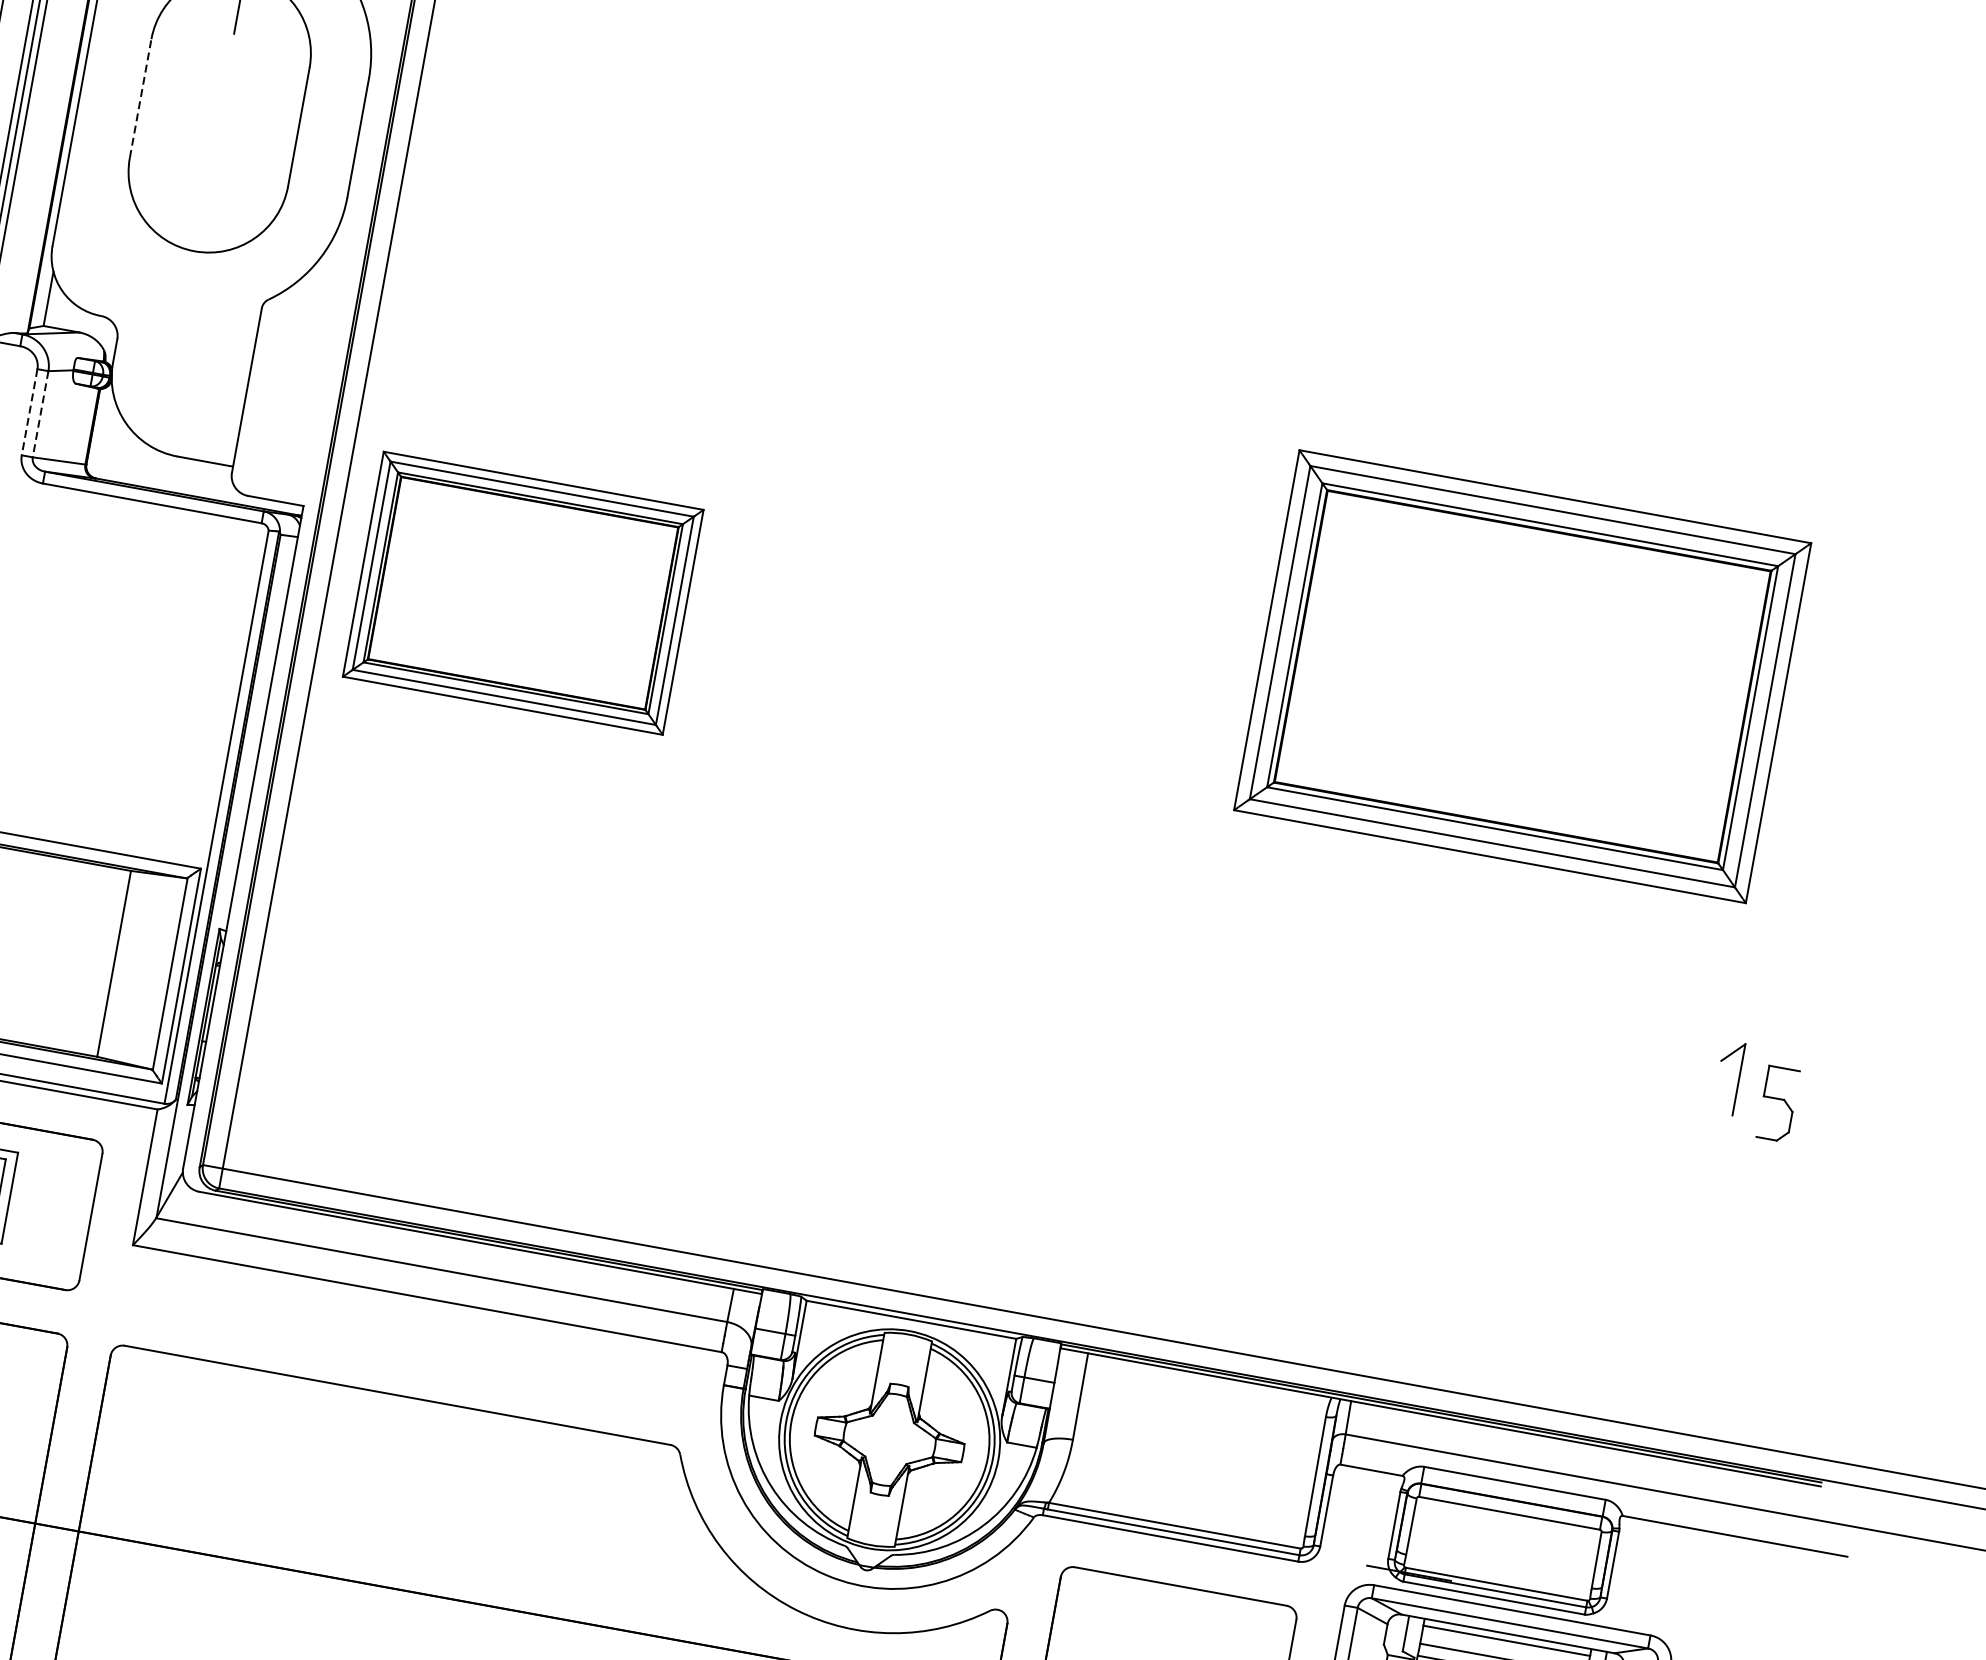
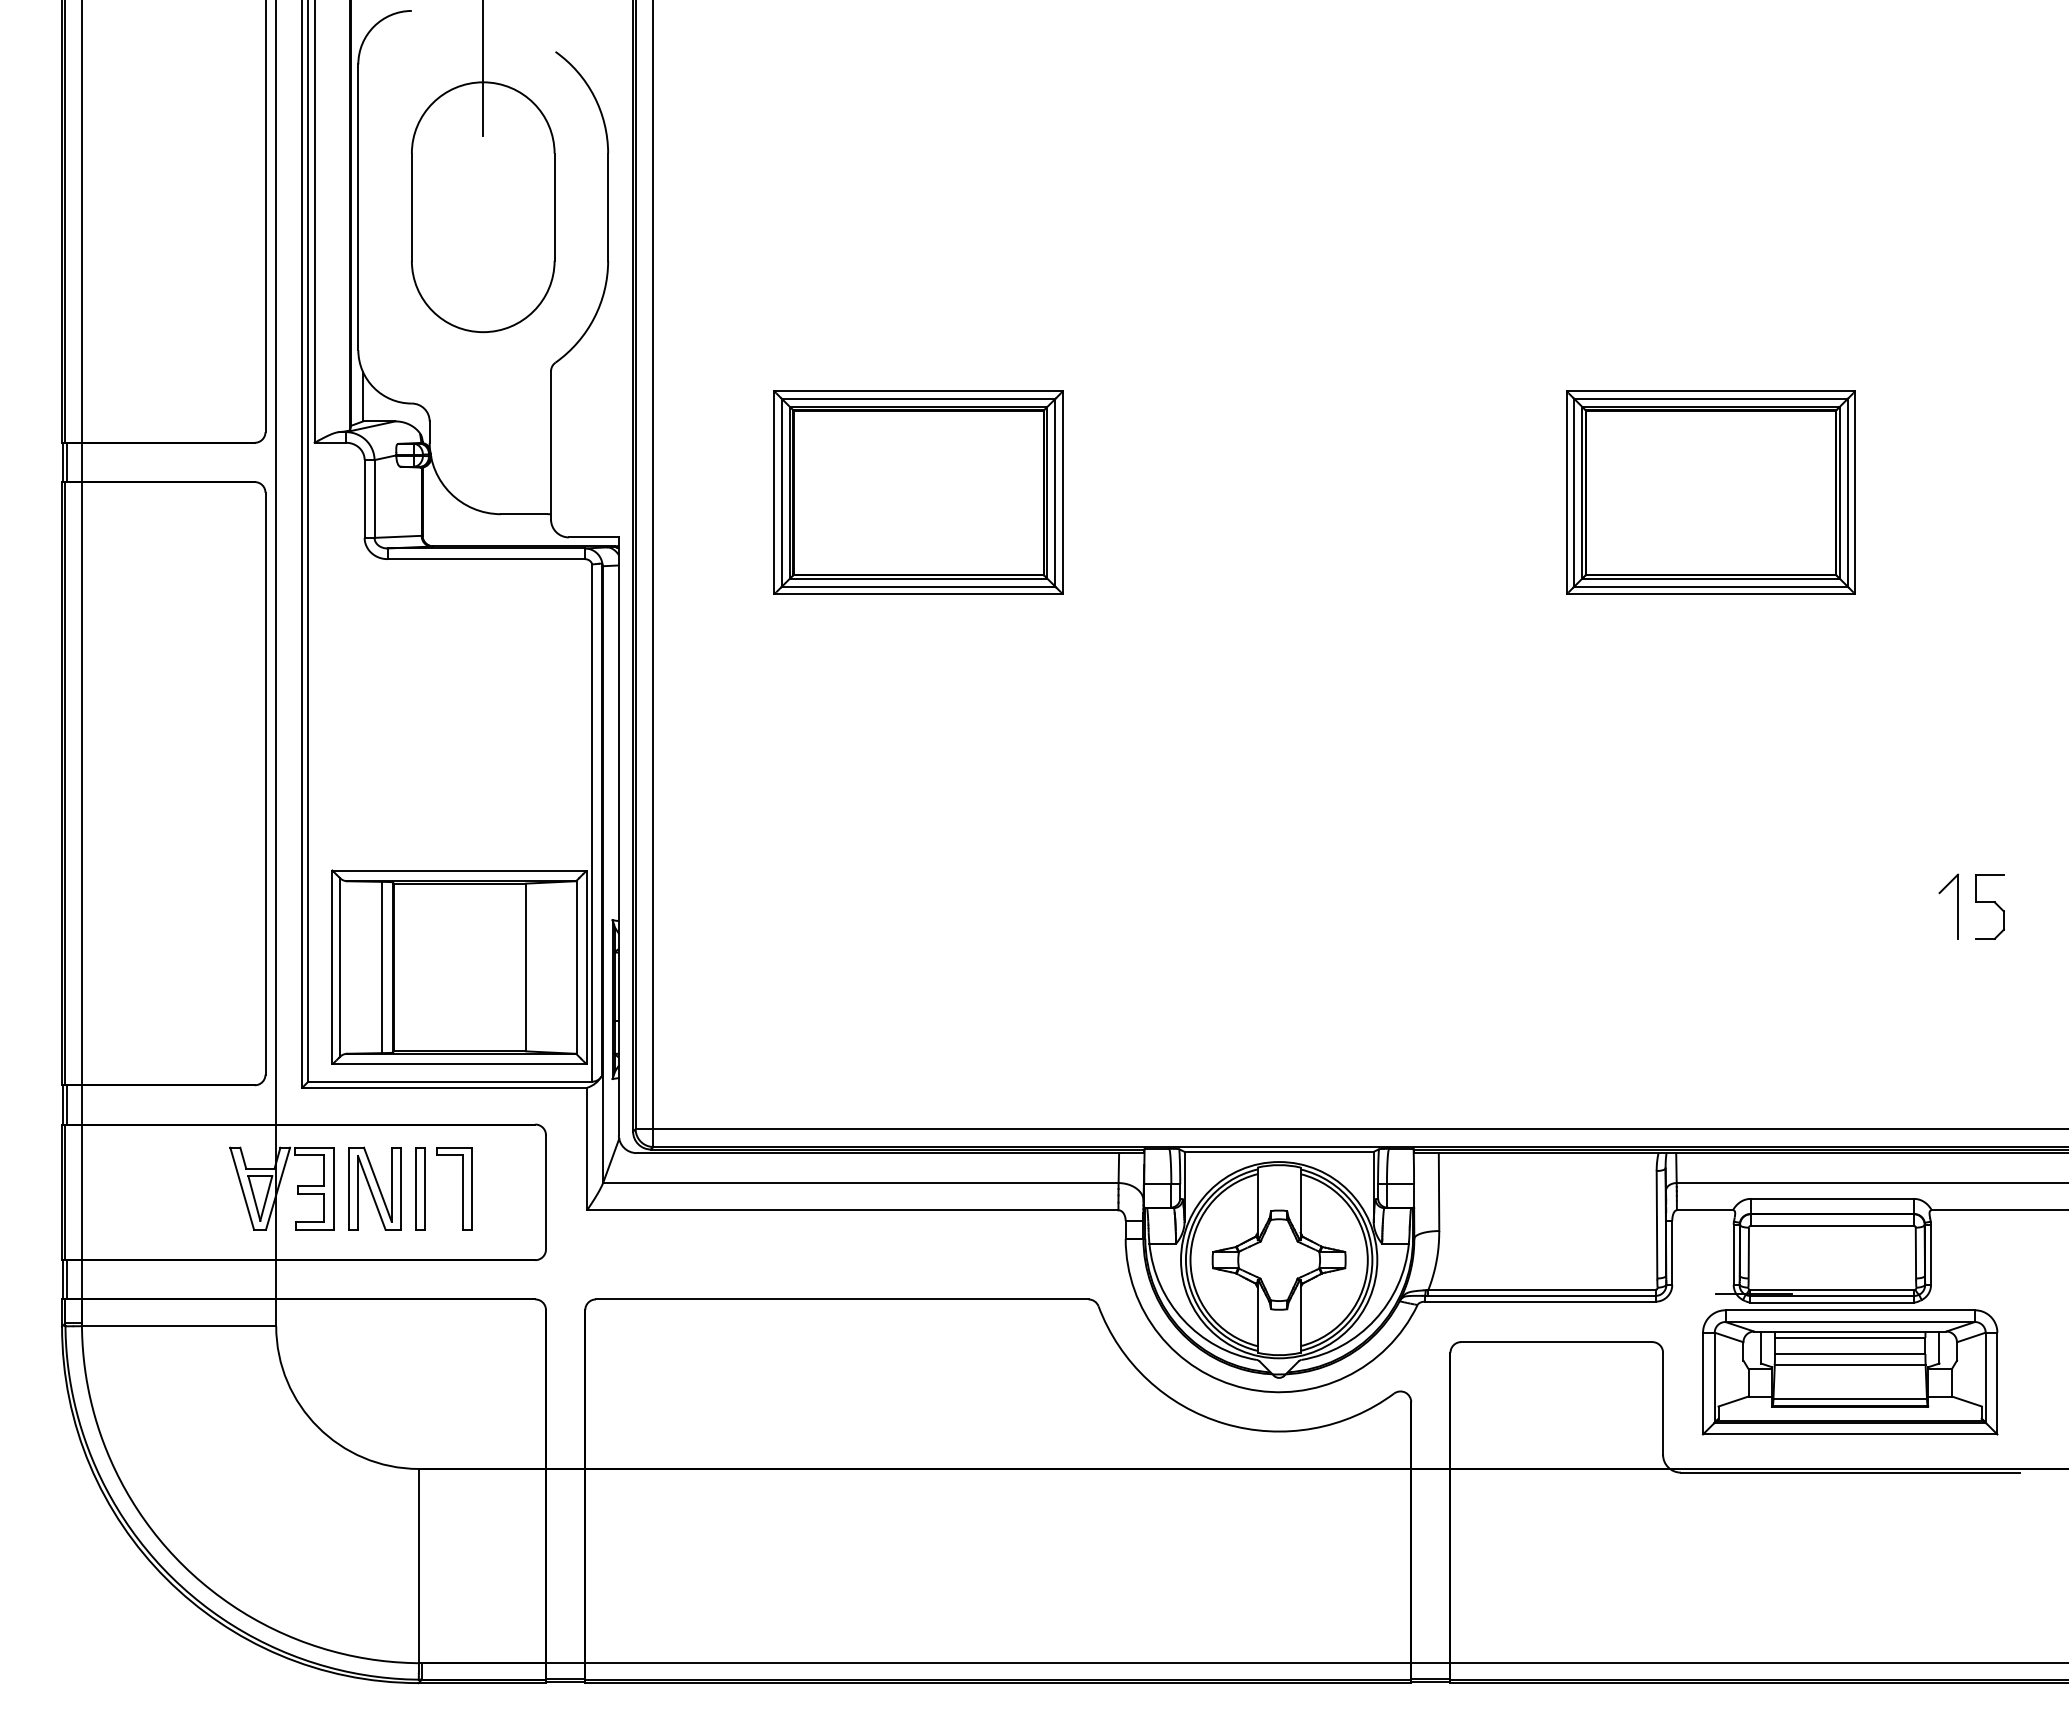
line: (140, 98) -> (411, 207), dashed -> solid
line: (29, 411) -> (364, 498), dashed -> solid
line: (40, 413) -> (374, 498), dashed -> solid
part: (523, 592) -> (918, 492), moved
part: (1522, 676) -> (1710, 492), size x0.62
part: (1738, 1079) -> (1957, 906), moved
part: (1777, 1103) -> (1989, 906), moved

